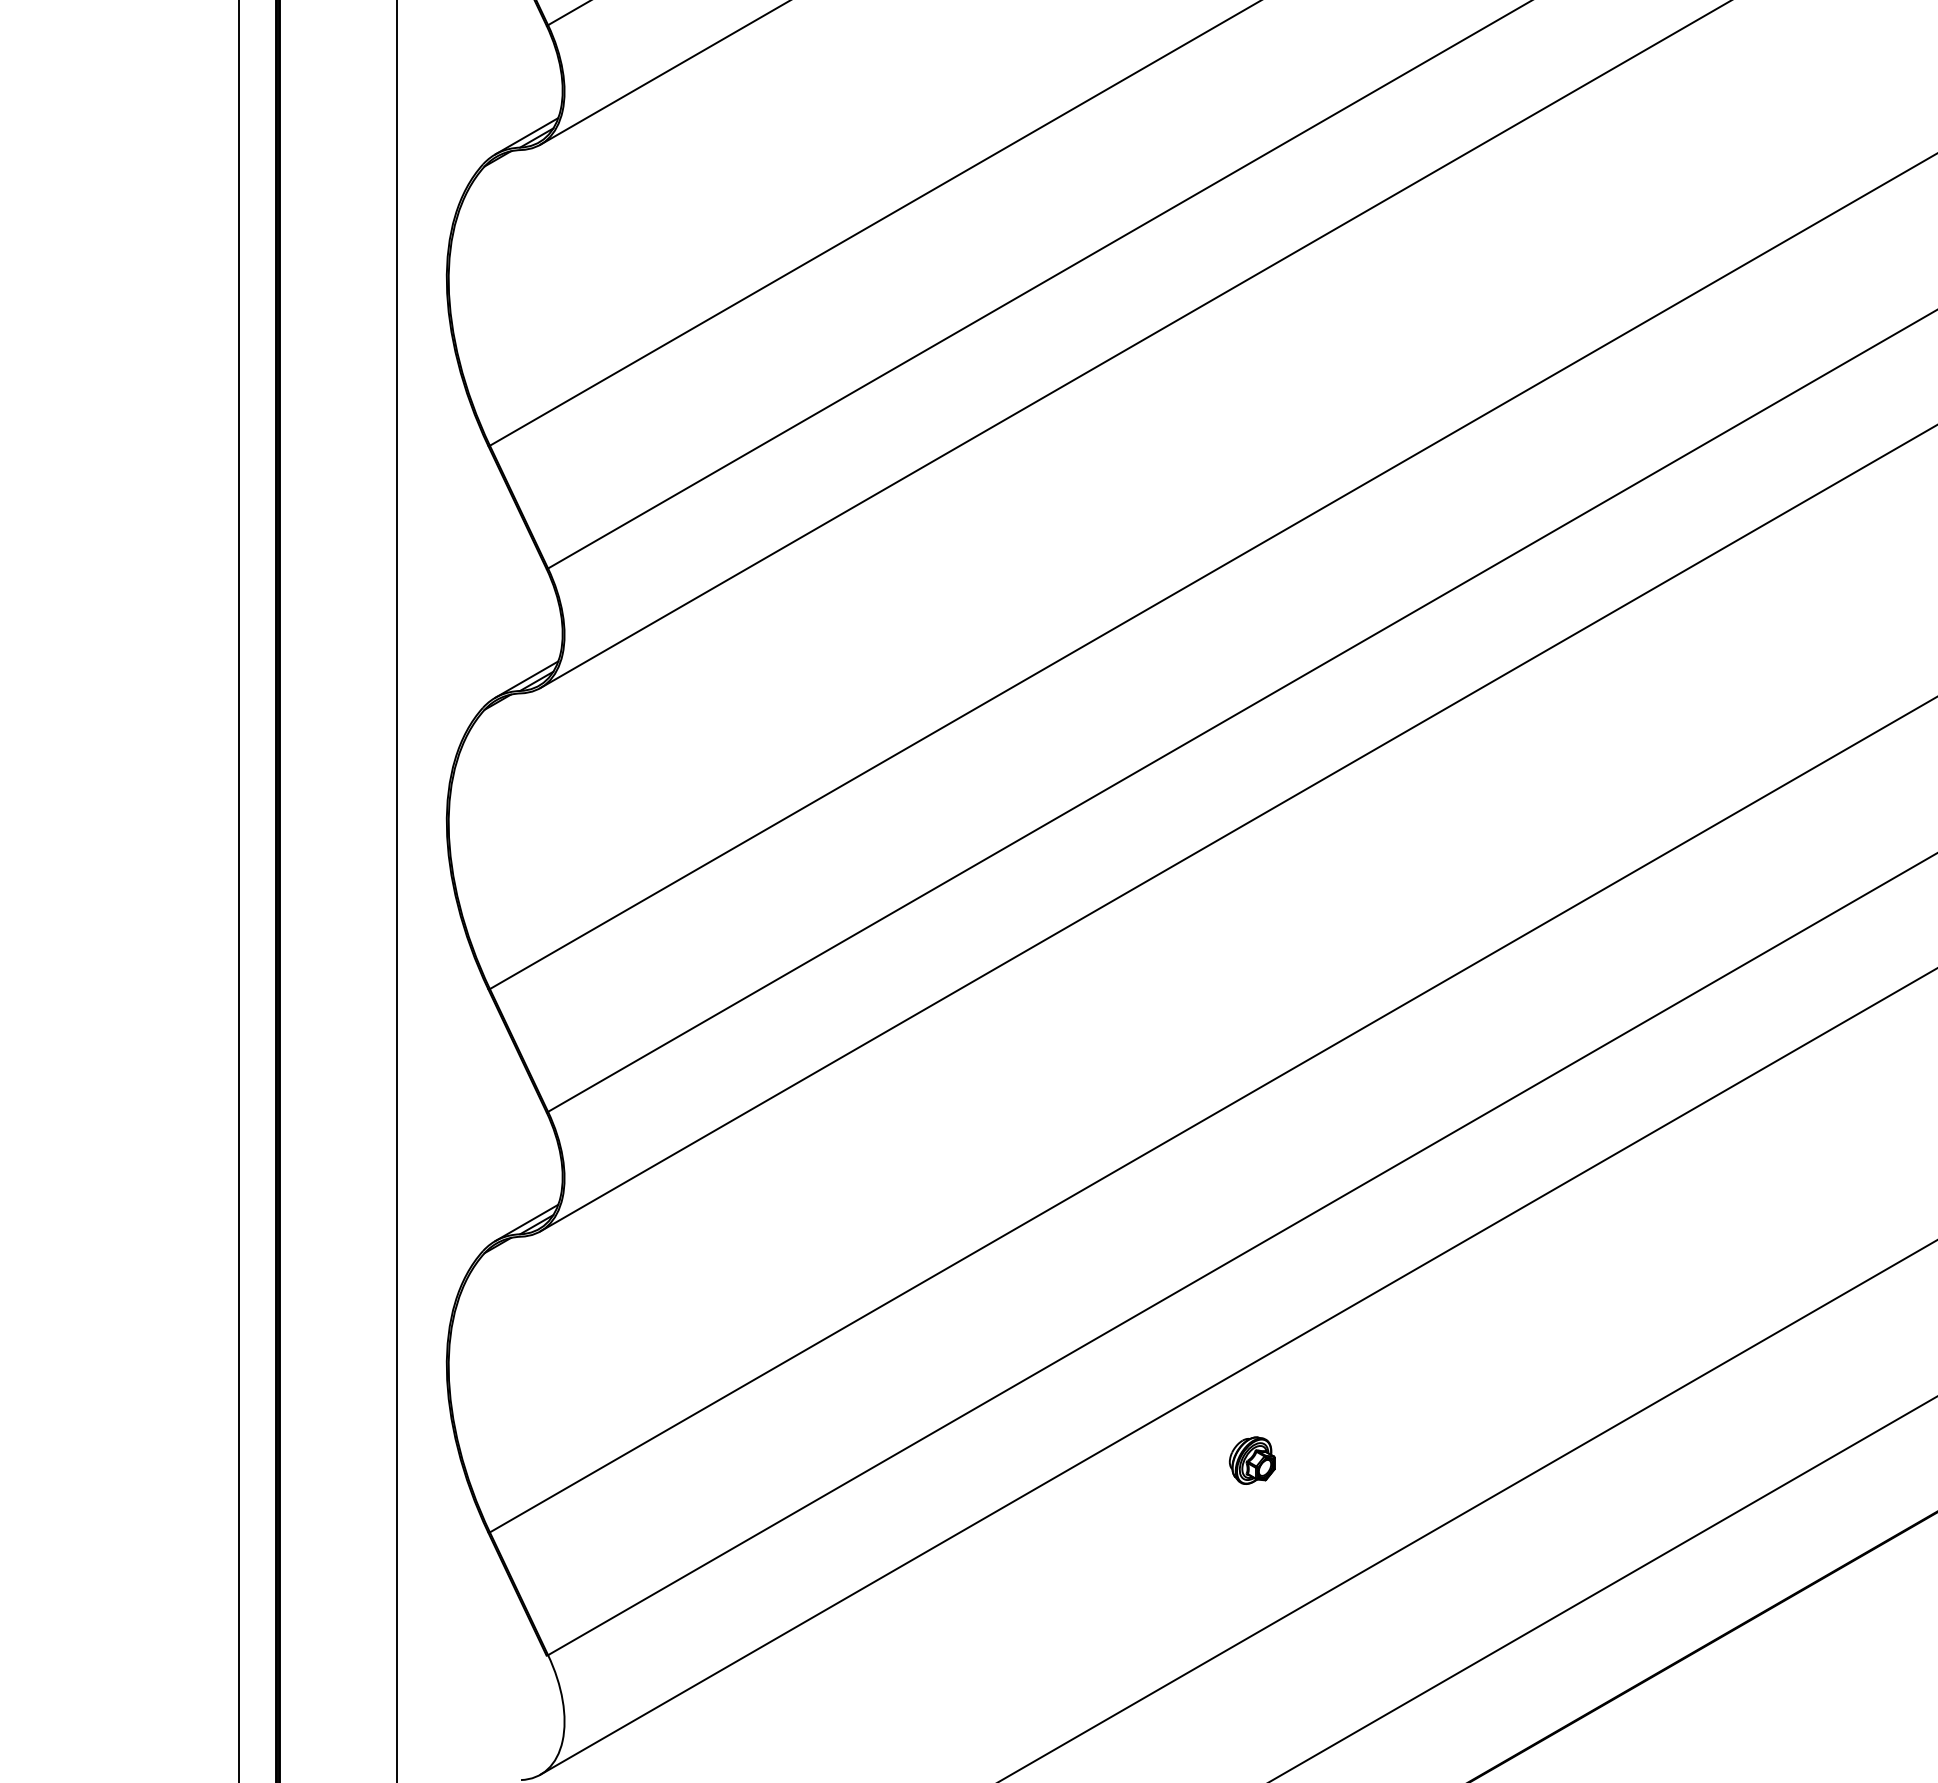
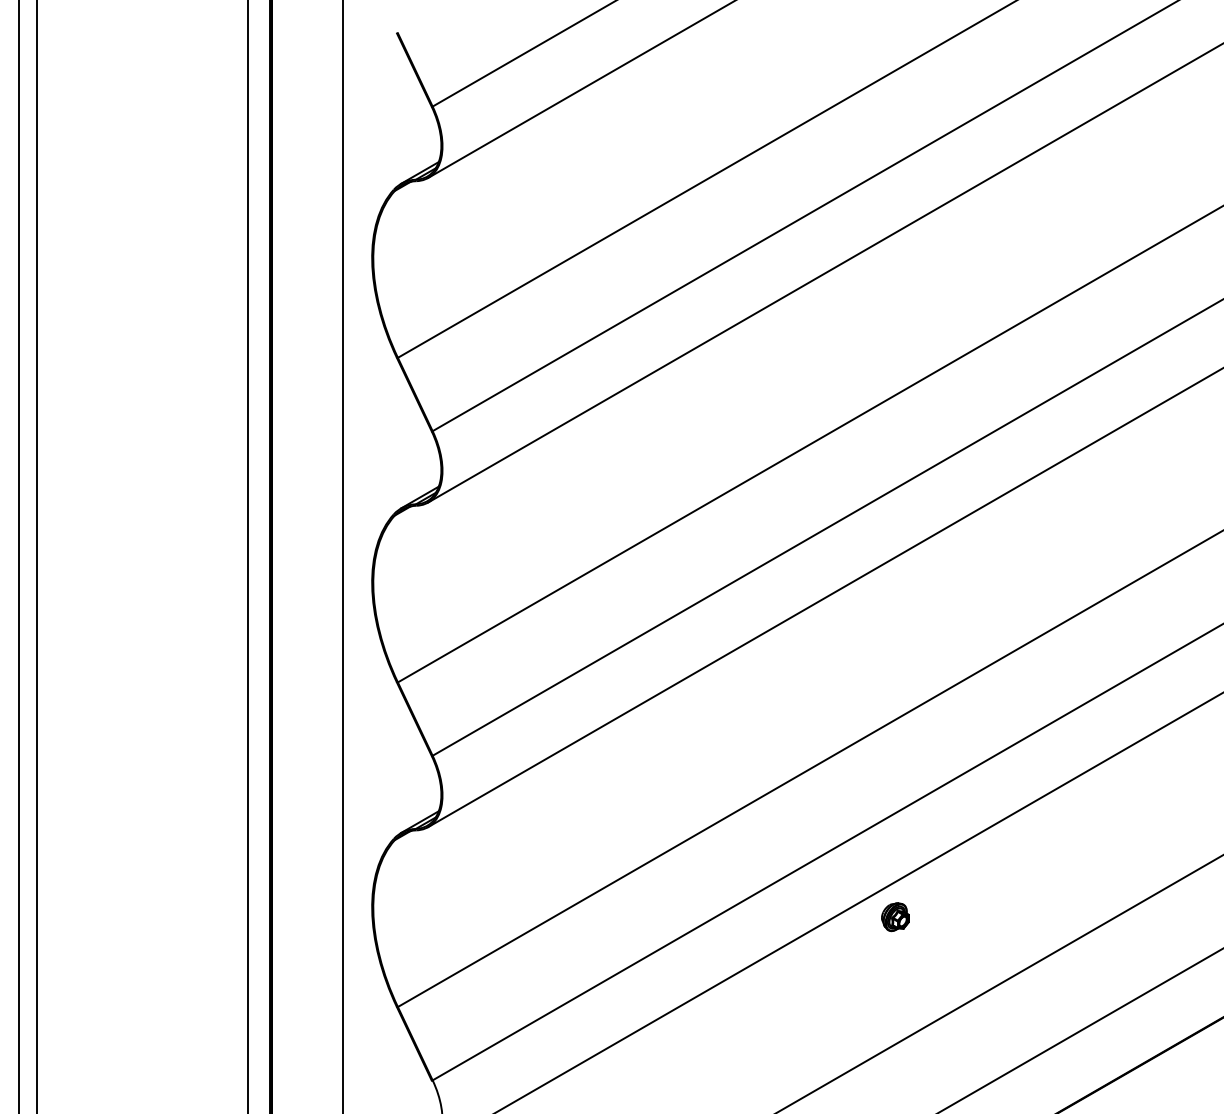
part: (1252, 1461) -> (895, 917), moved

